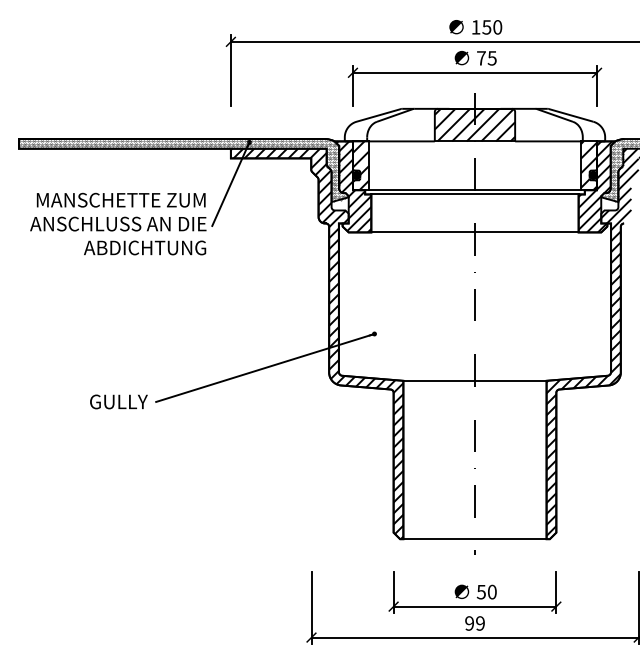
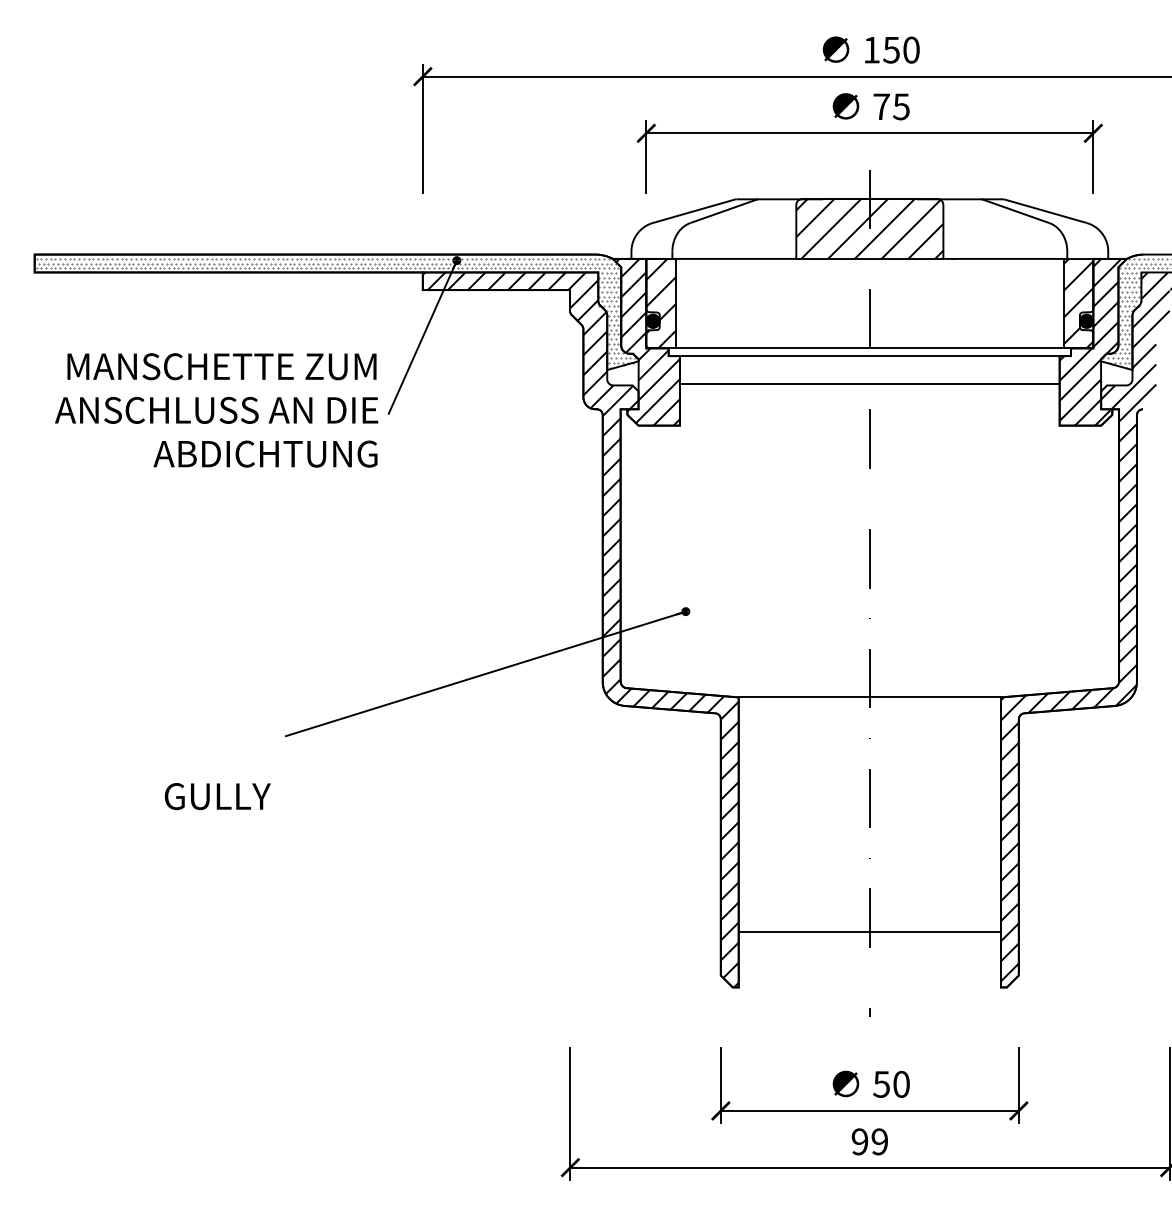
line: (474, 232) -> (868, 383), moved
text: (118, 401) -> (216, 795), moved
line: (474, 539) -> (868, 933), moved

